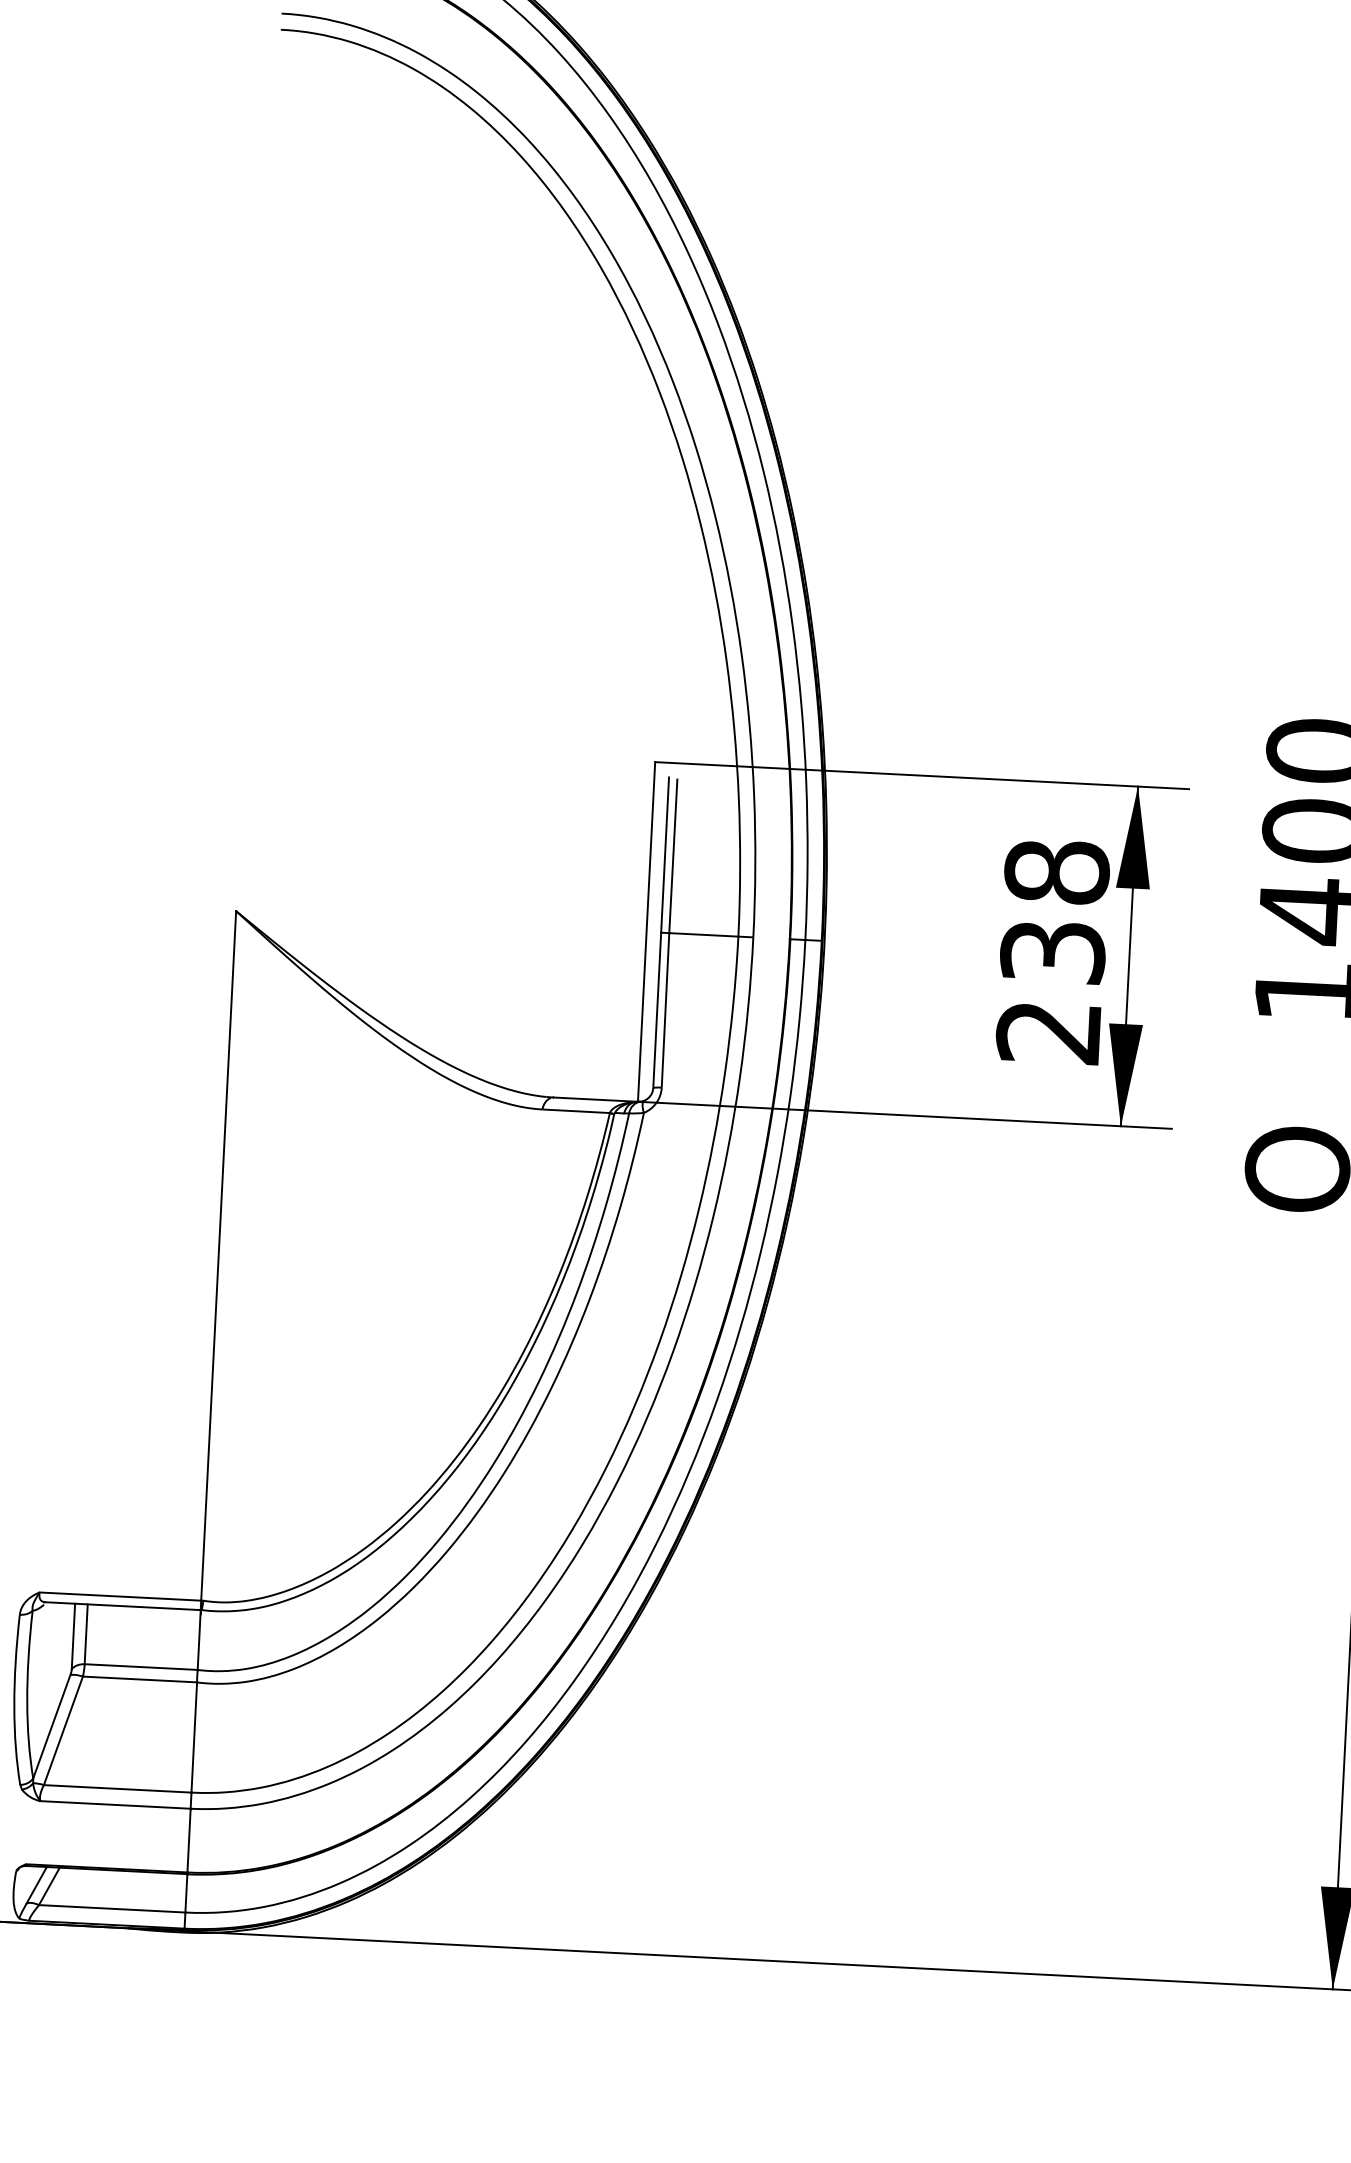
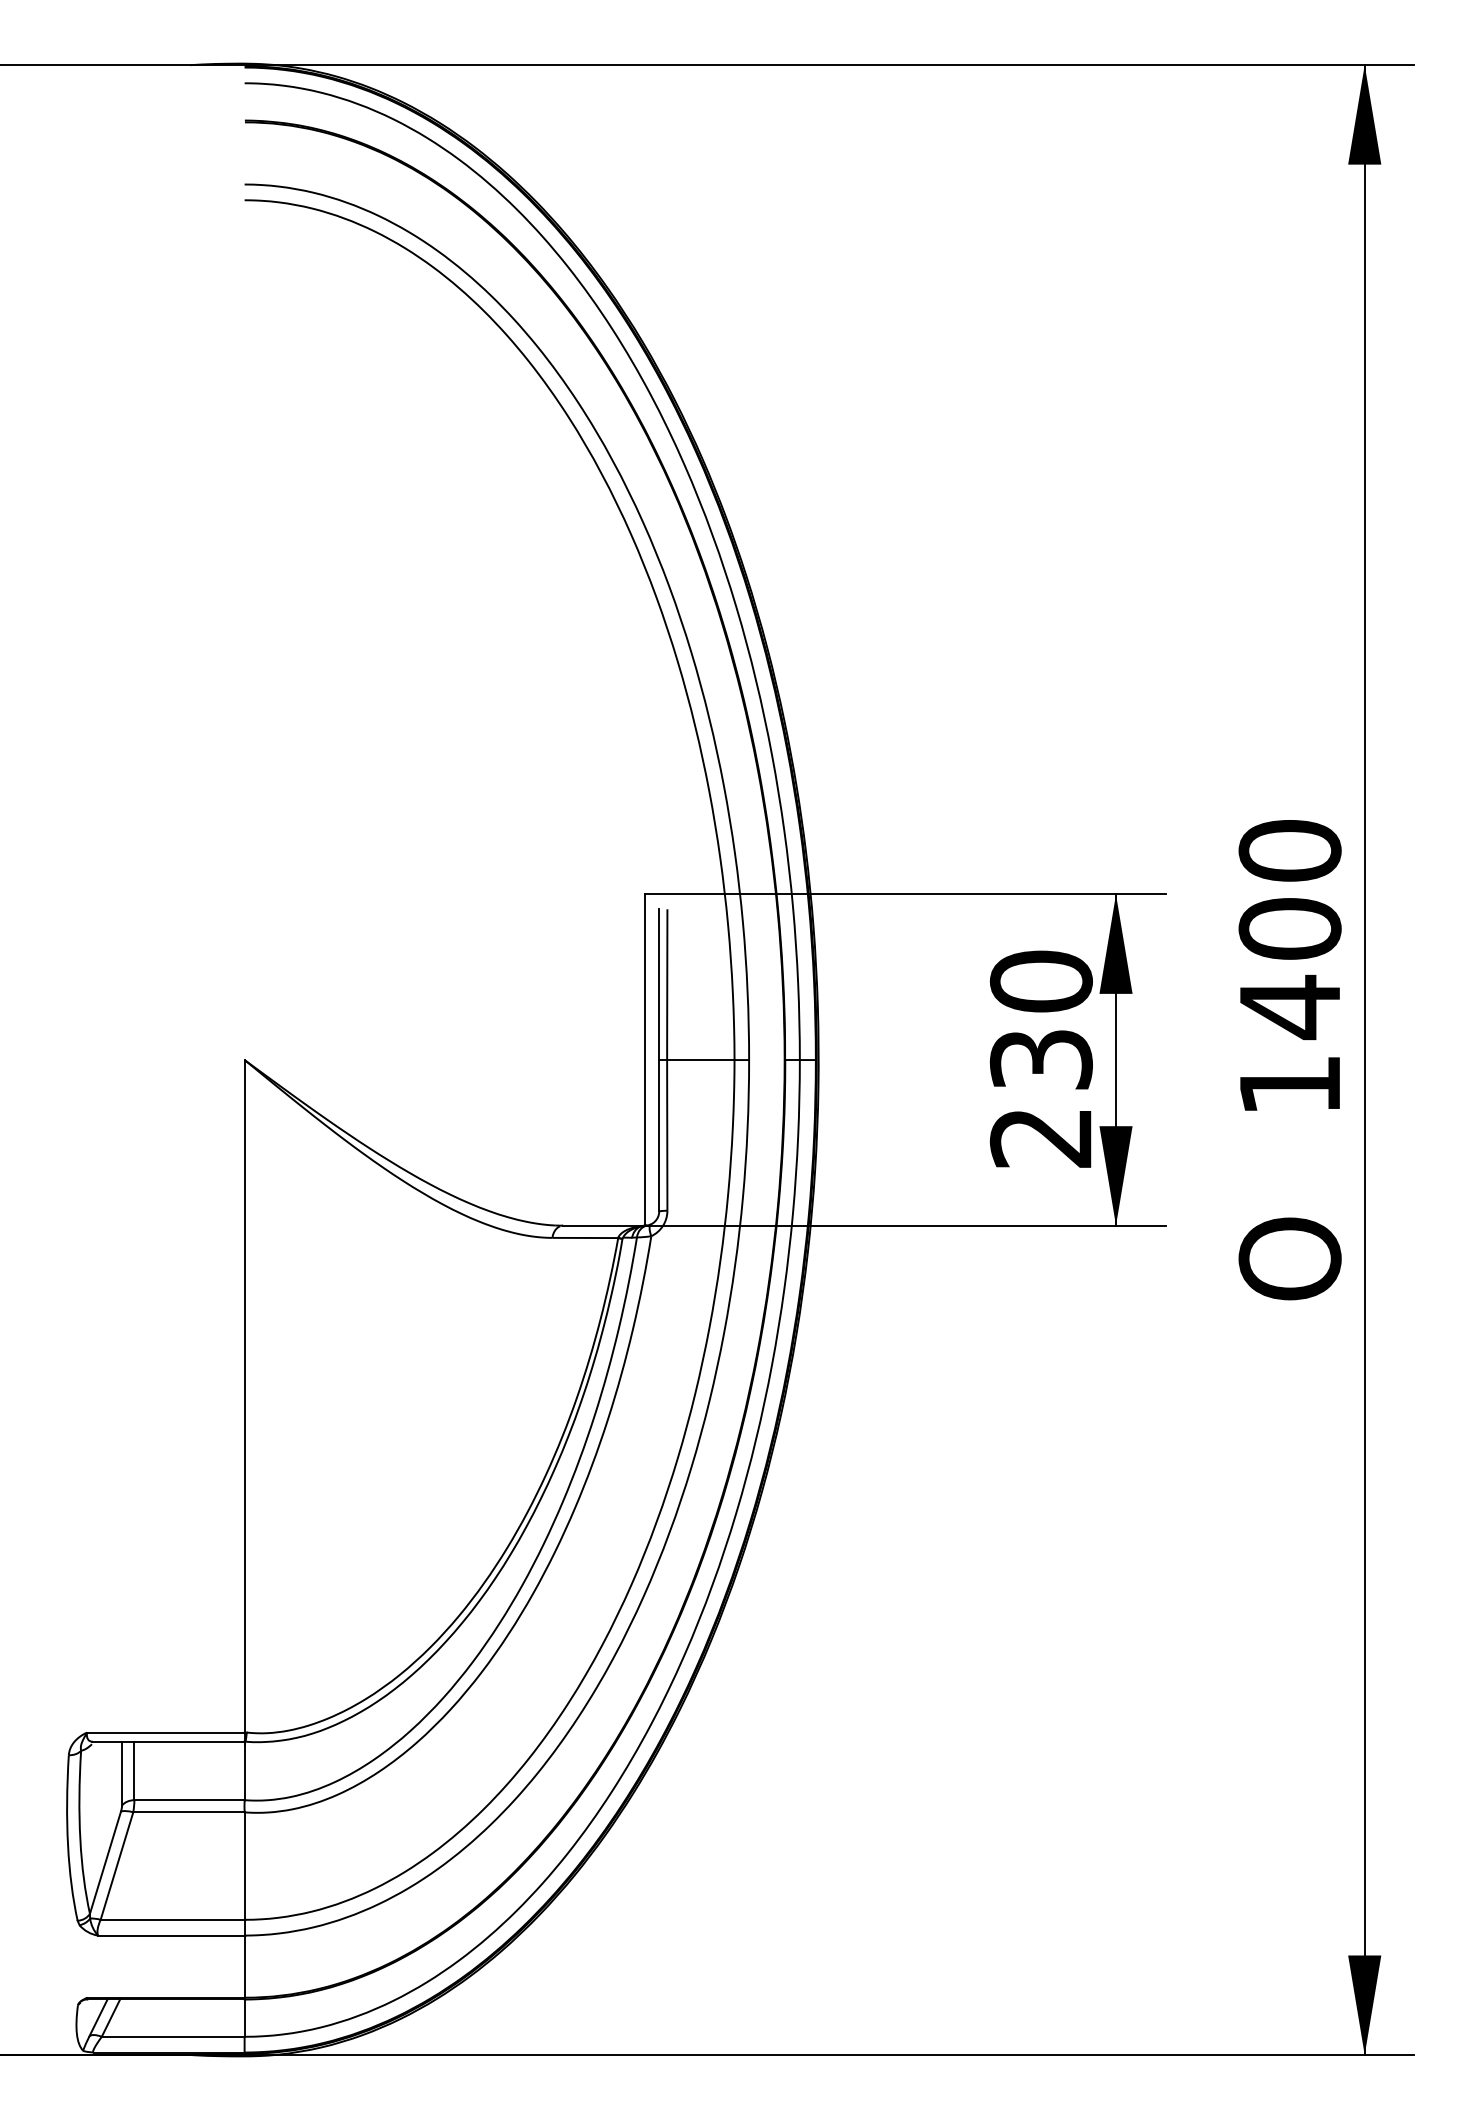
text: (1057, 872) -> (1041, 981), 238 -> 230

